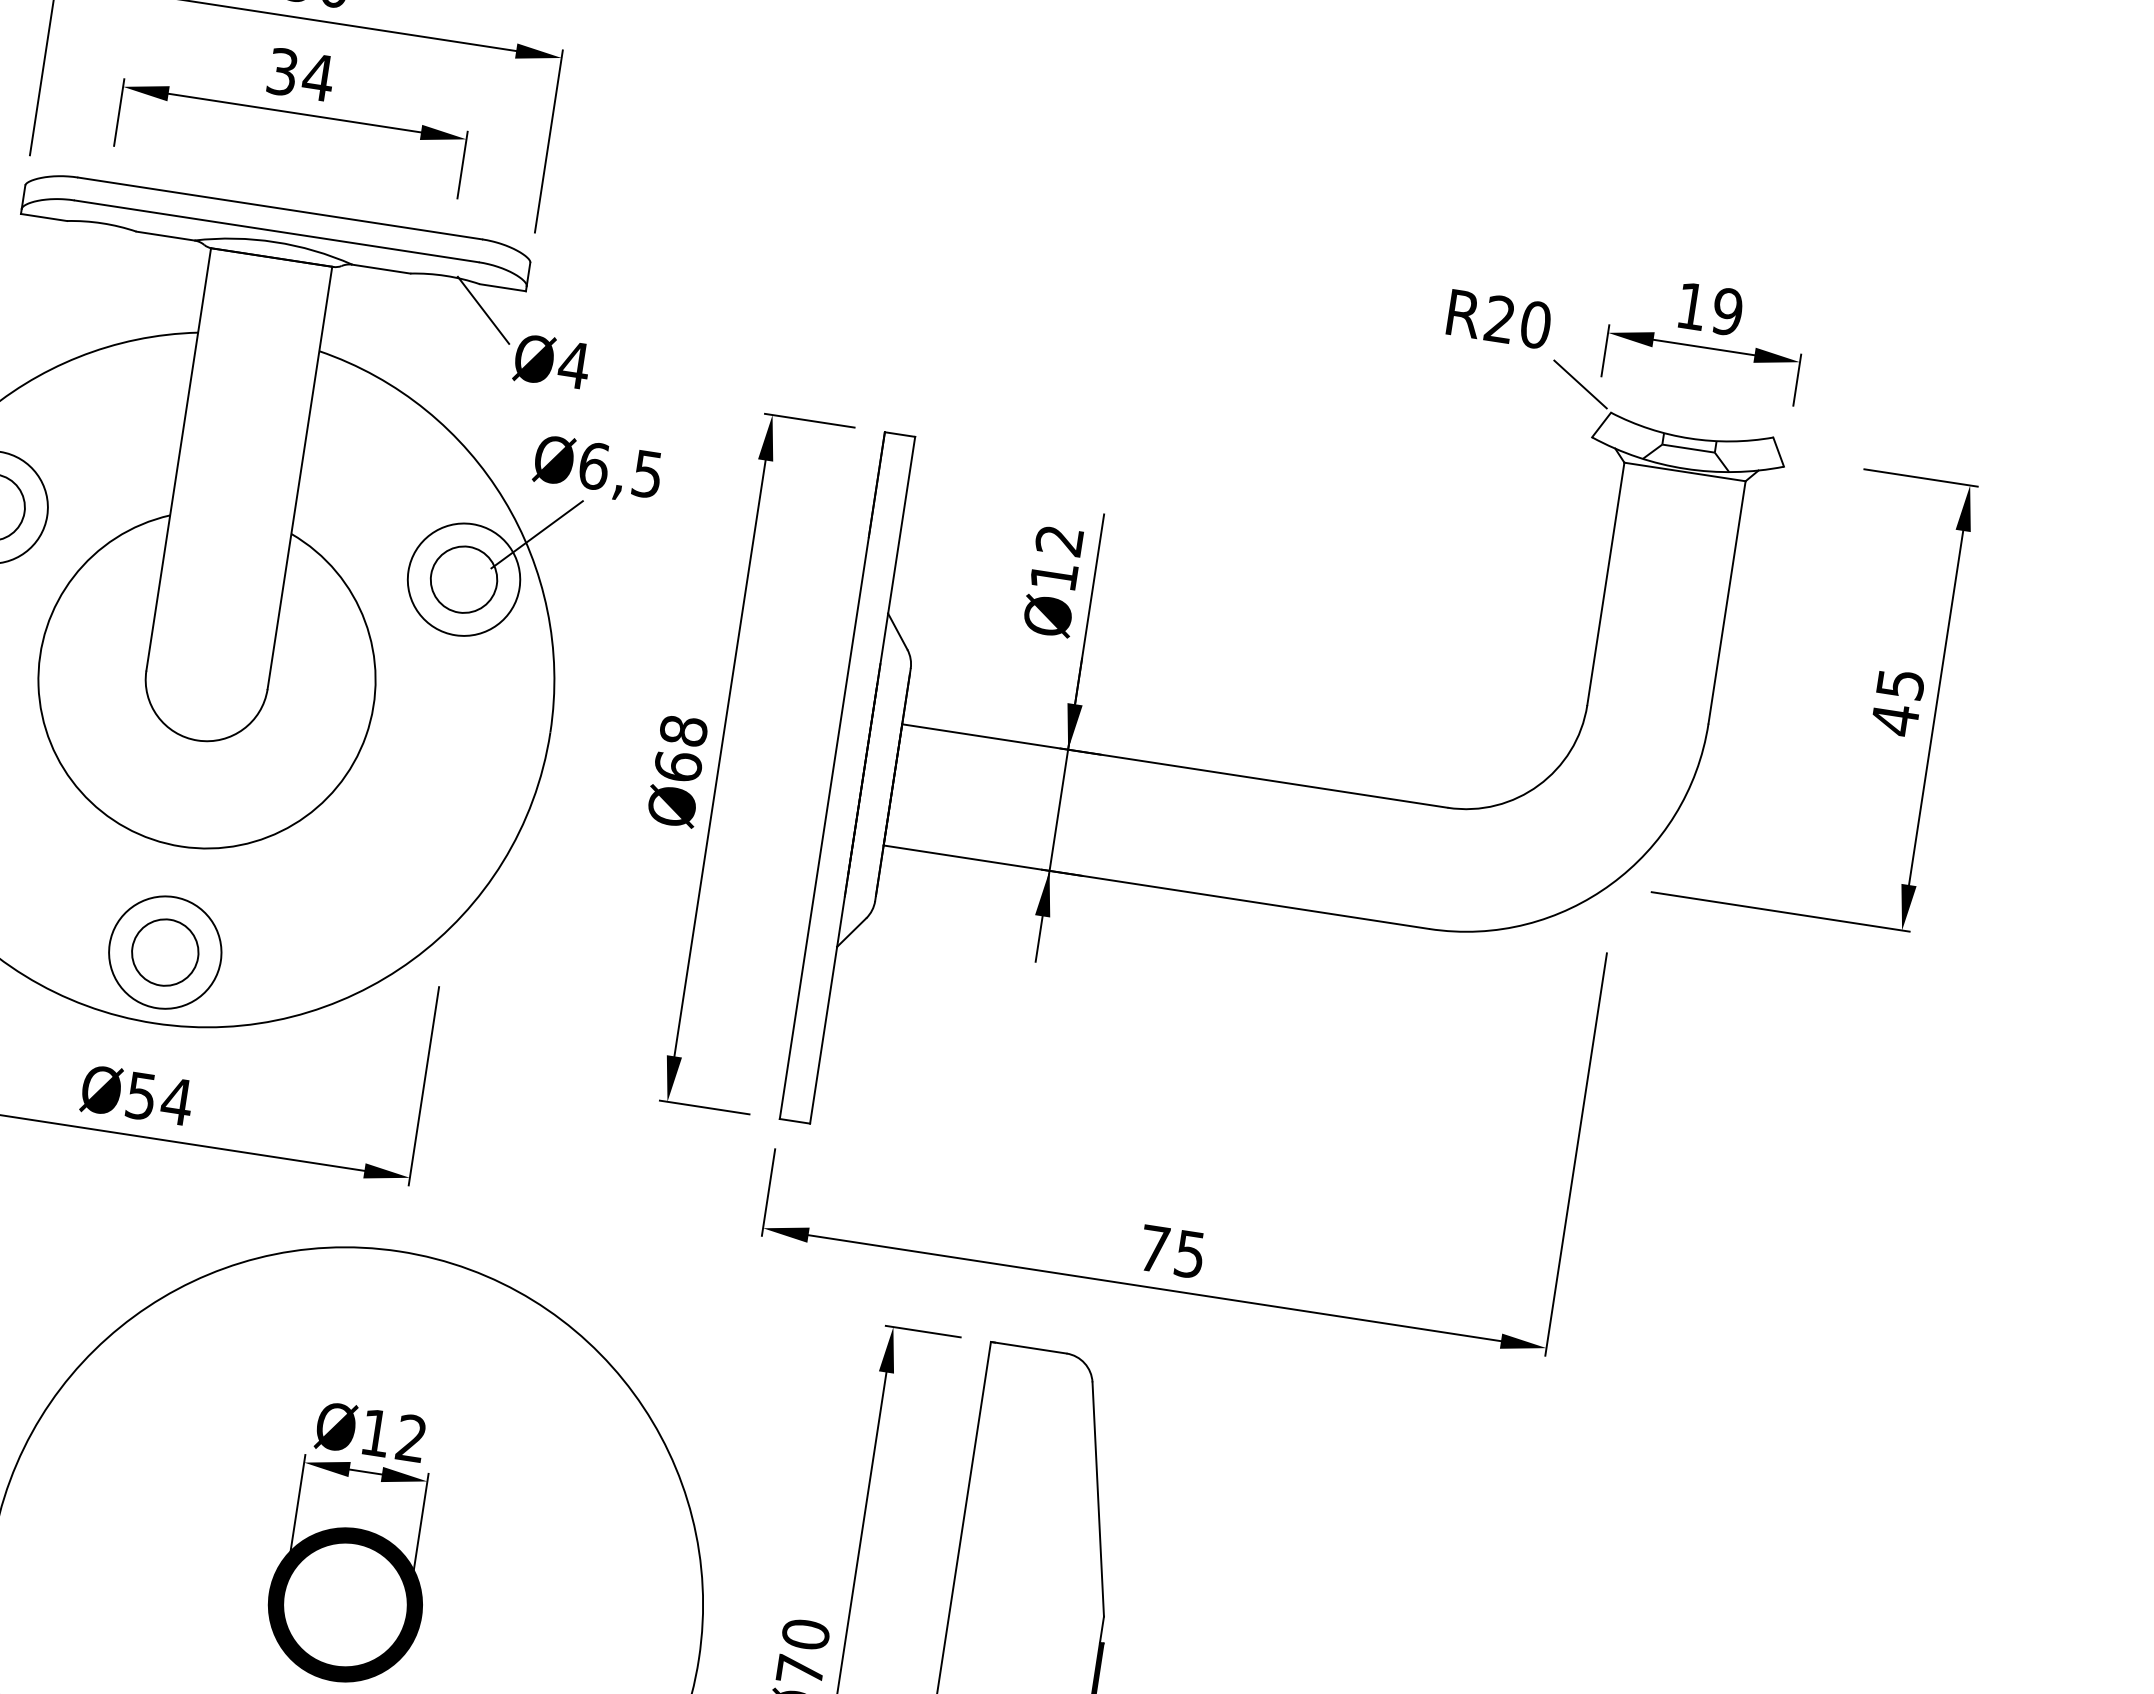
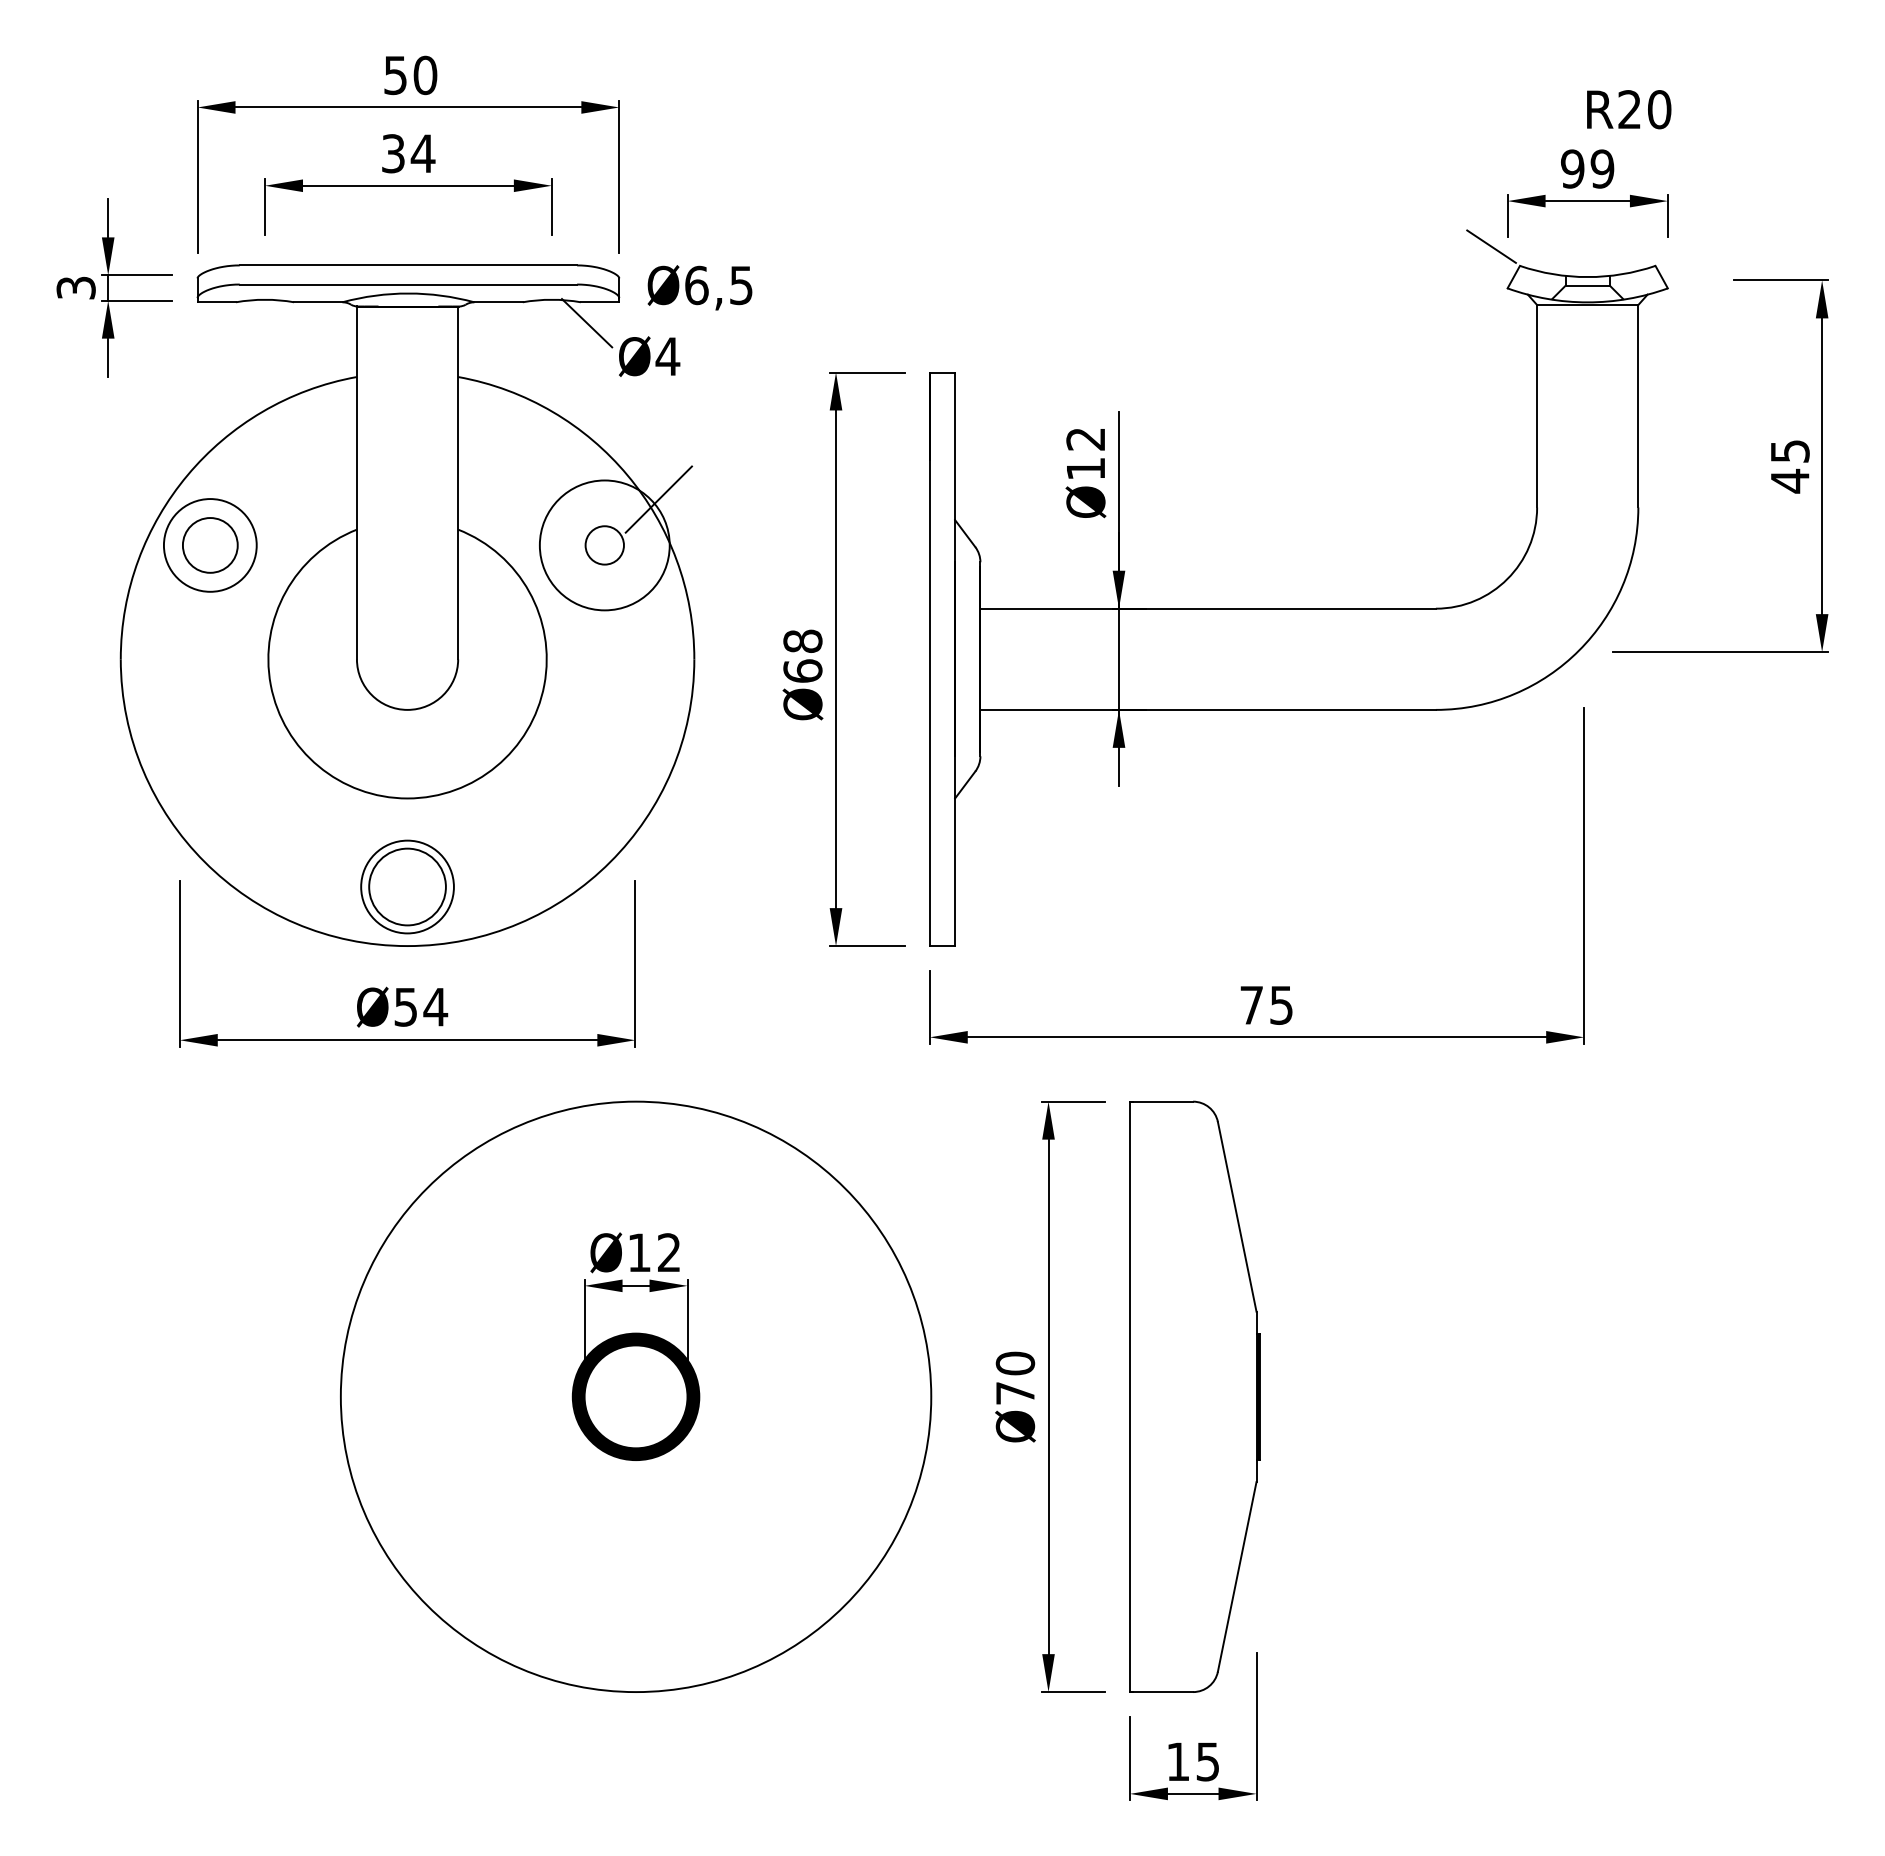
text: (1691, 305) -> (1572, 168), 19 -> 99
text: (1499, 319) -> (1629, 109), moved
text: (597, 469) -> (699, 287), moved
circle: (463, 579) -> (604, 545), size x0.7
circle: (463, 579) -> (604, 545), size x1.4
circle: (165, 951) -> (407, 886), size x1.4

